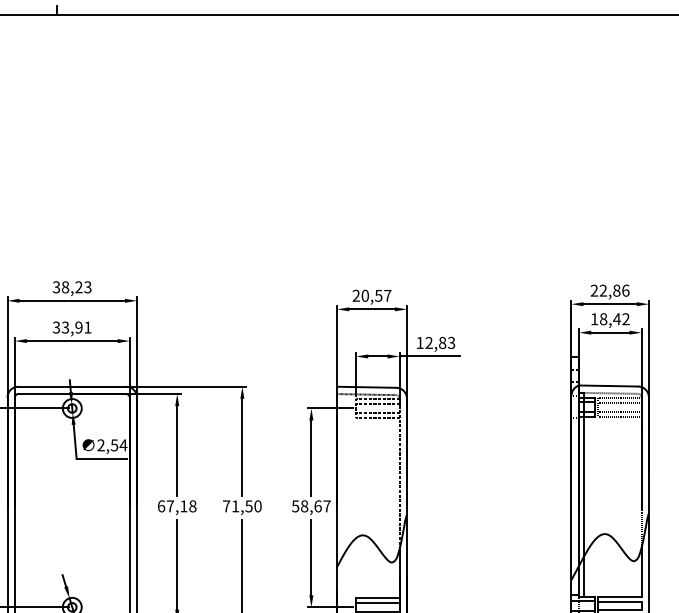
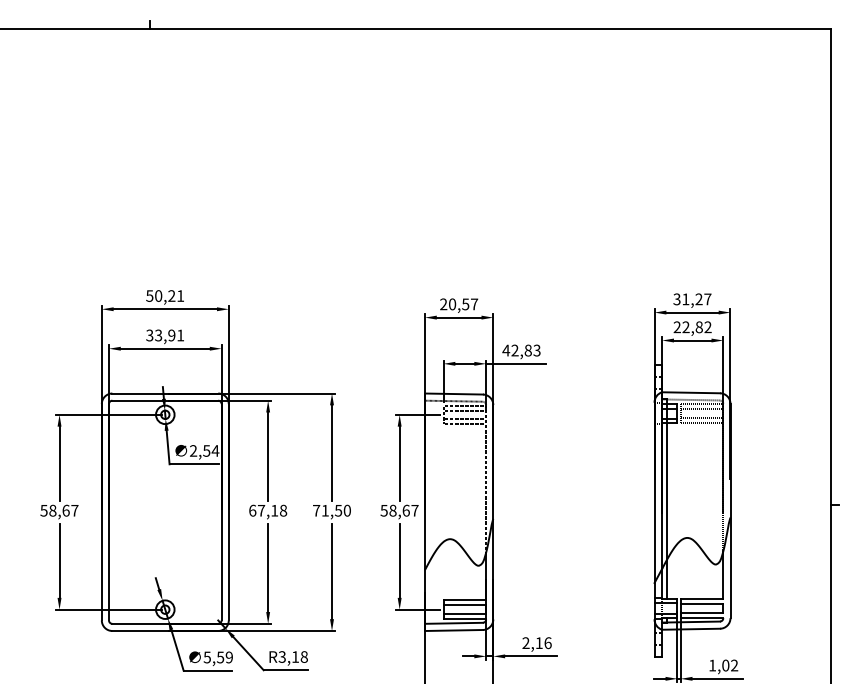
text: (72, 286) -> (165, 295), 38,23 -> 50,21
text: (610, 290) -> (692, 299), 22,86 -> 31,27
text: (606, 319) -> (688, 327), 18,42 -> 22,82
text: (420, 342) -> (506, 350), 12,83 -> 42,83

